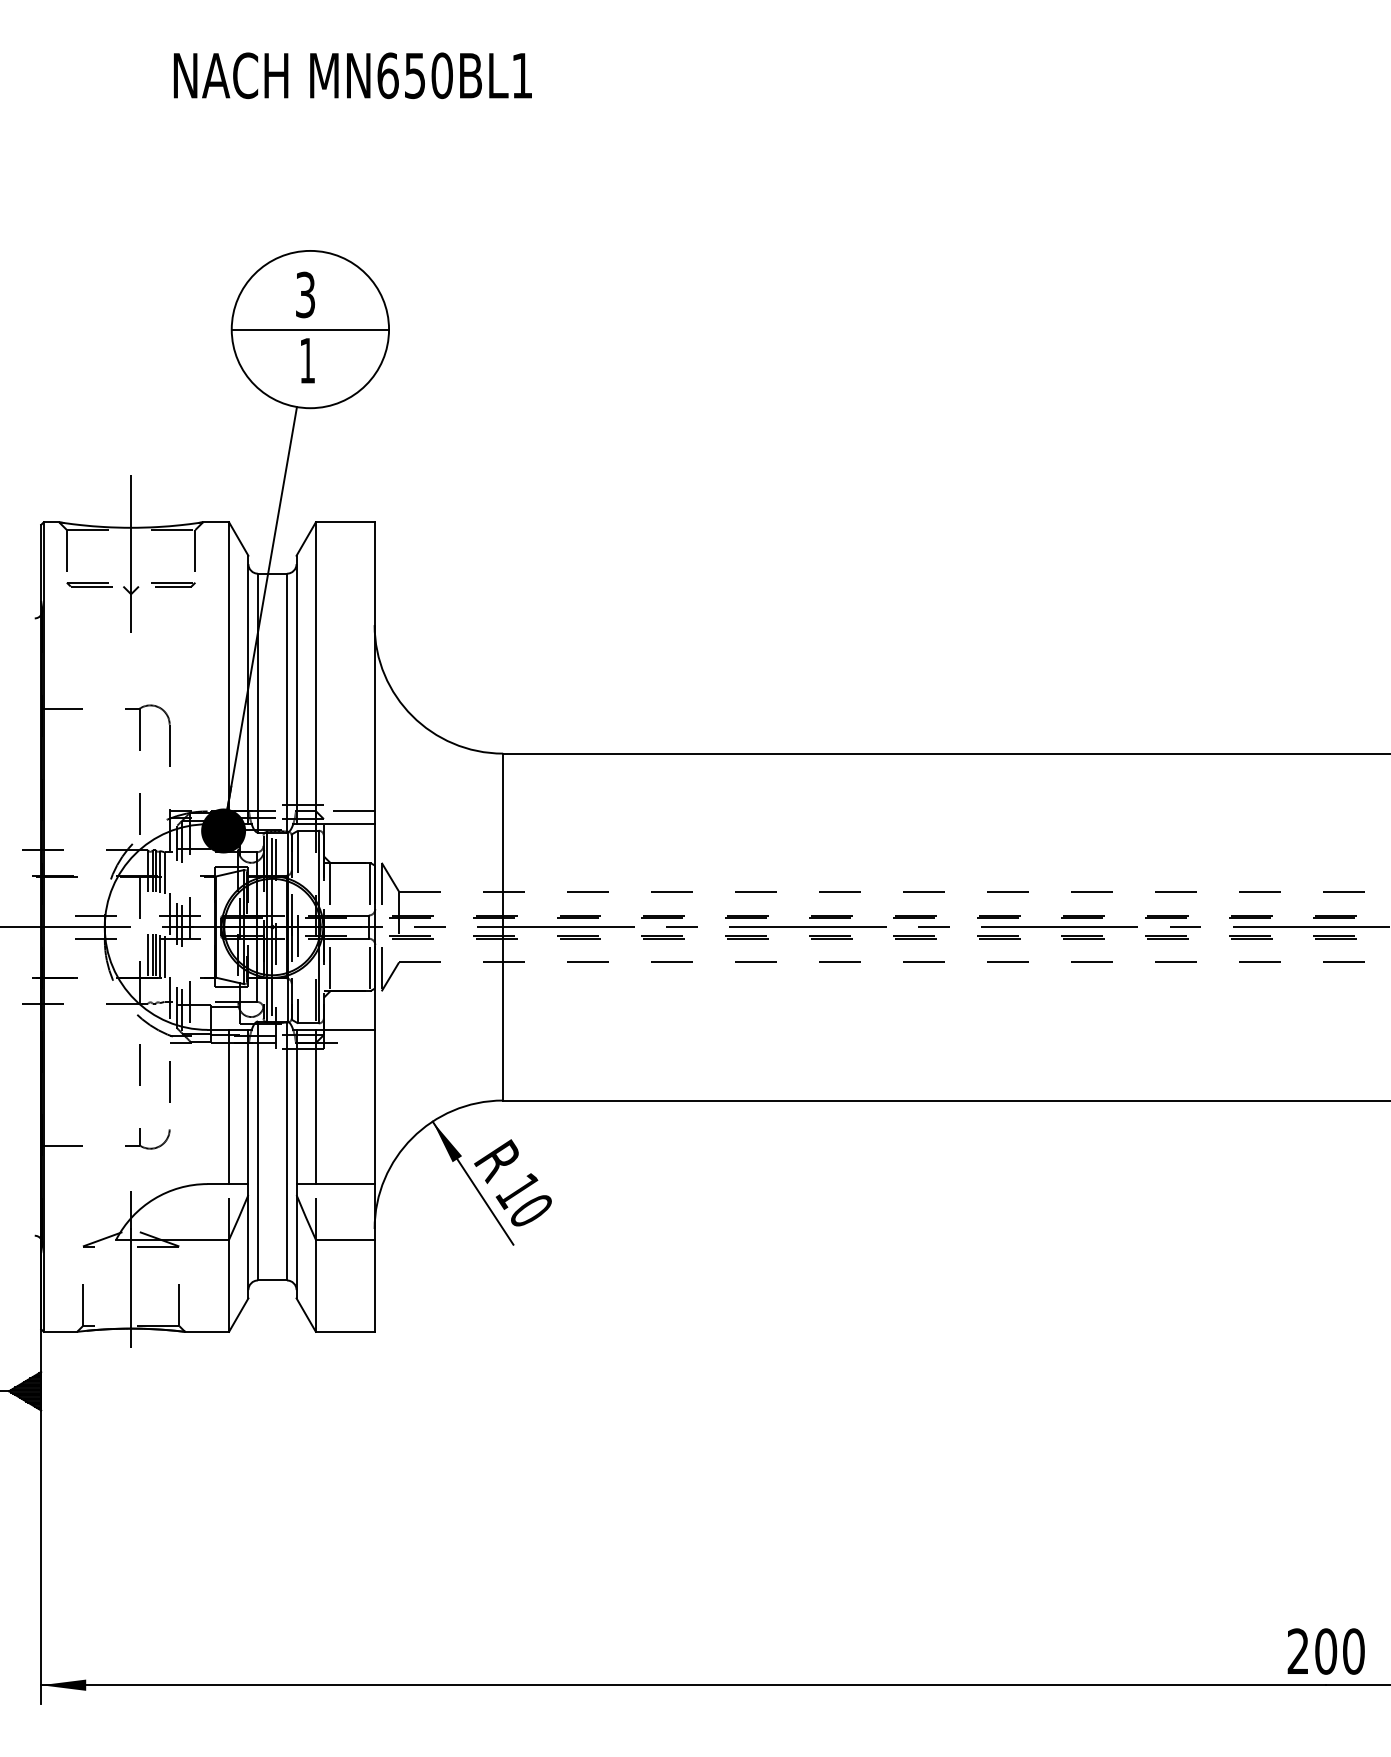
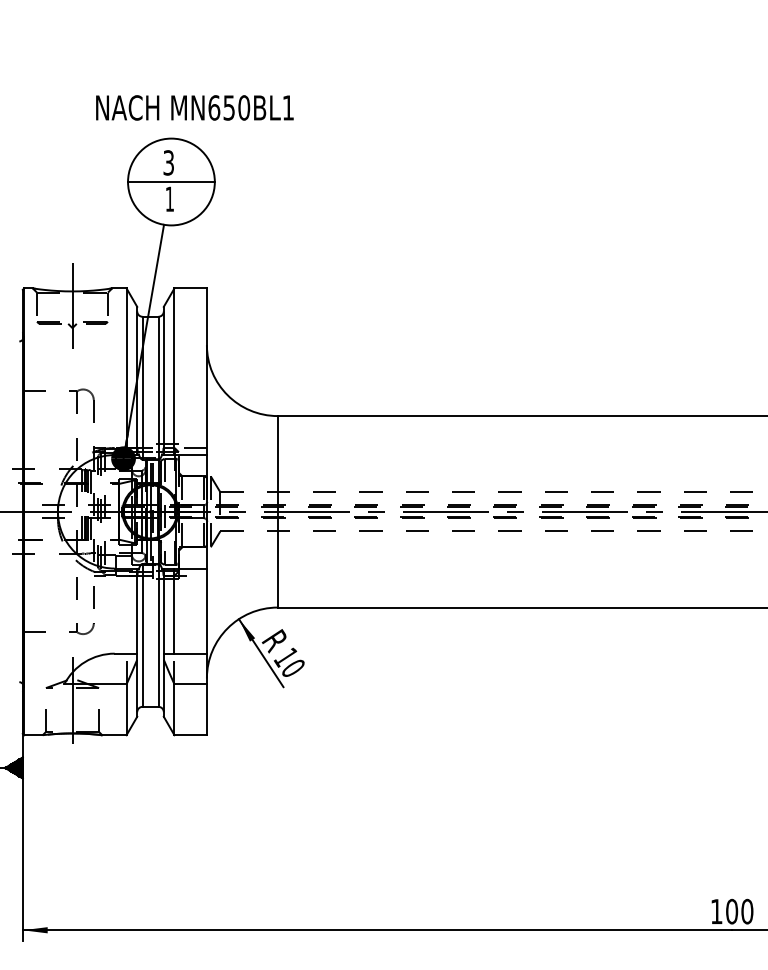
text: (352, 74) -> (194, 107), moved
line: (228, 1105) -> (126, 610), removed
text: (1297, 1649) -> (716, 910), 200 -> 100

